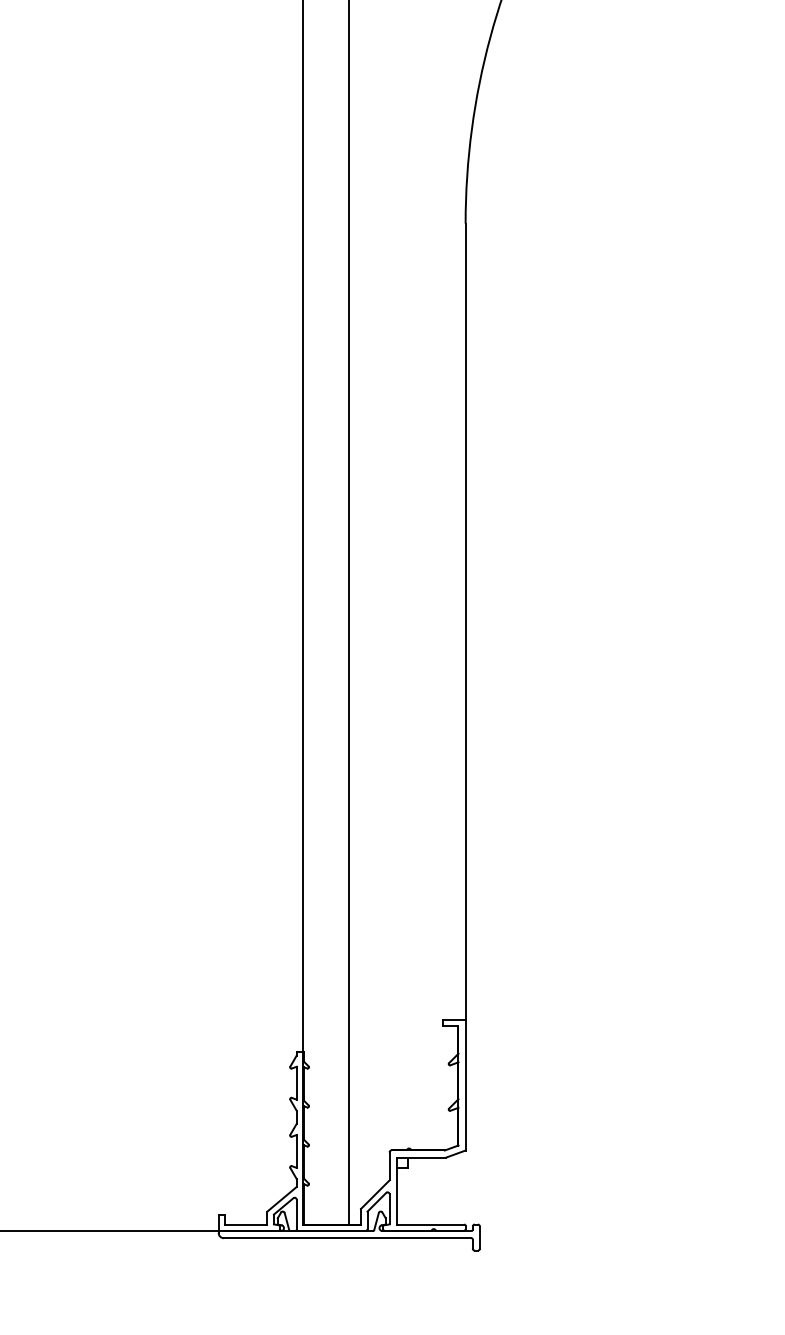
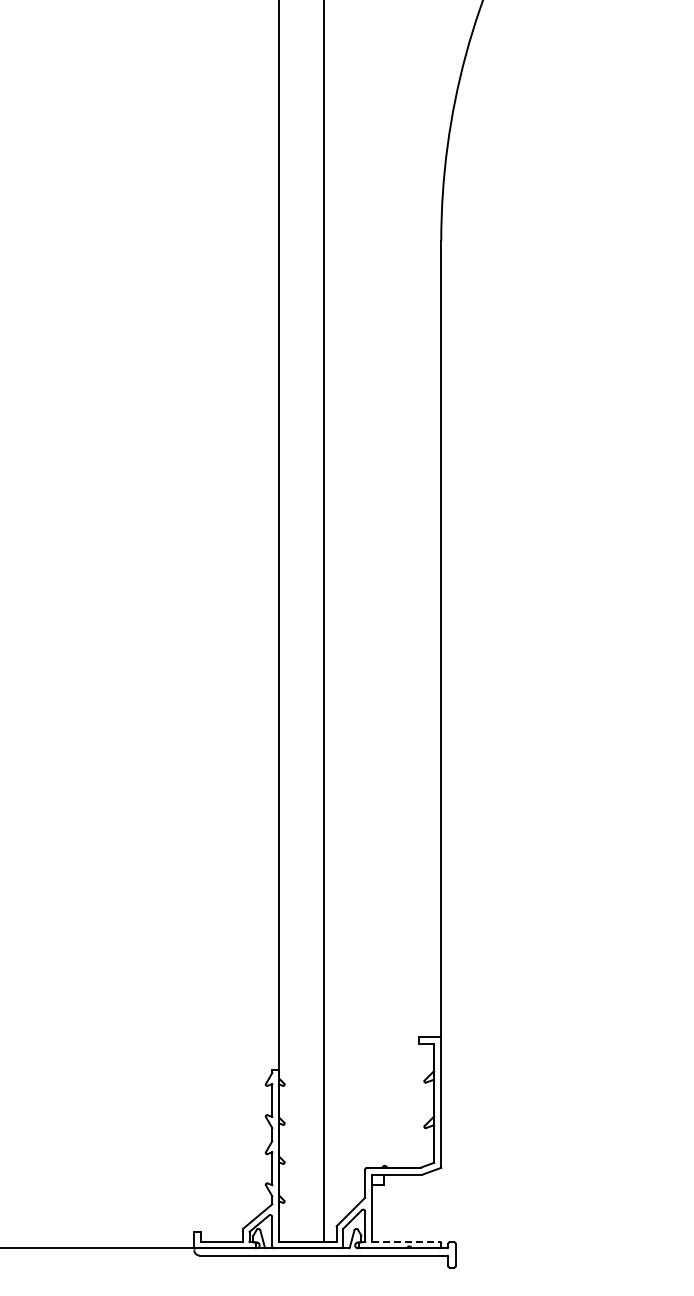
line: (430, 1224) -> (406, 1241), solid -> dashed

